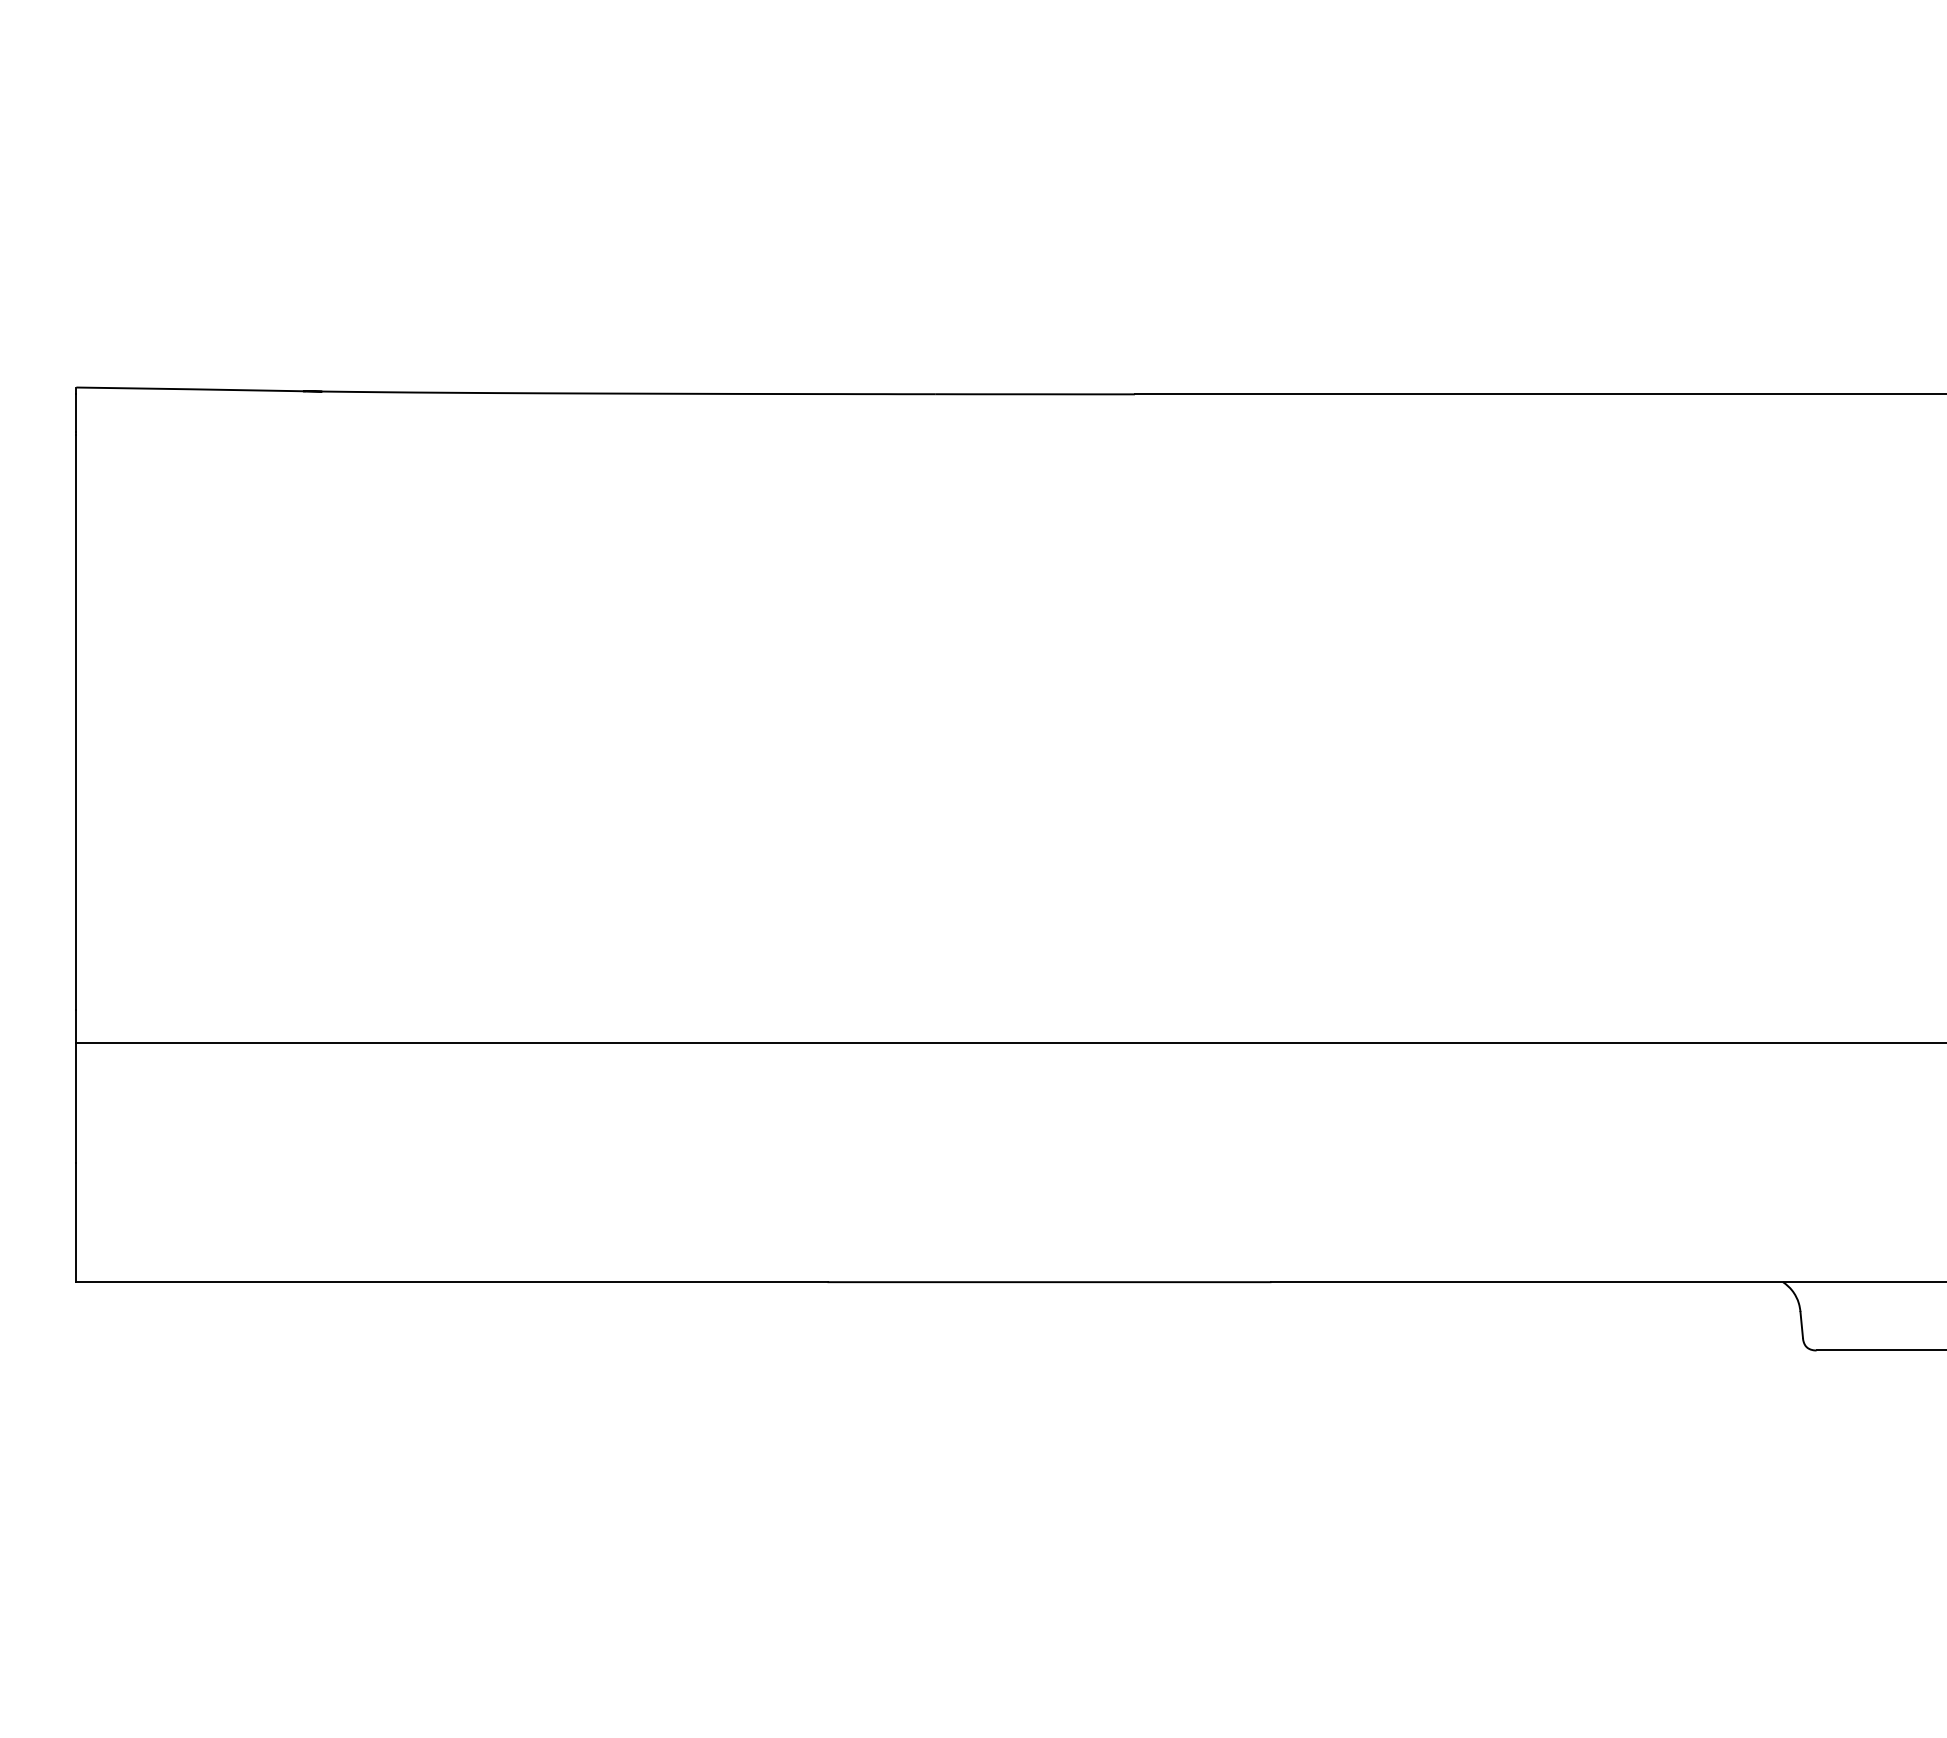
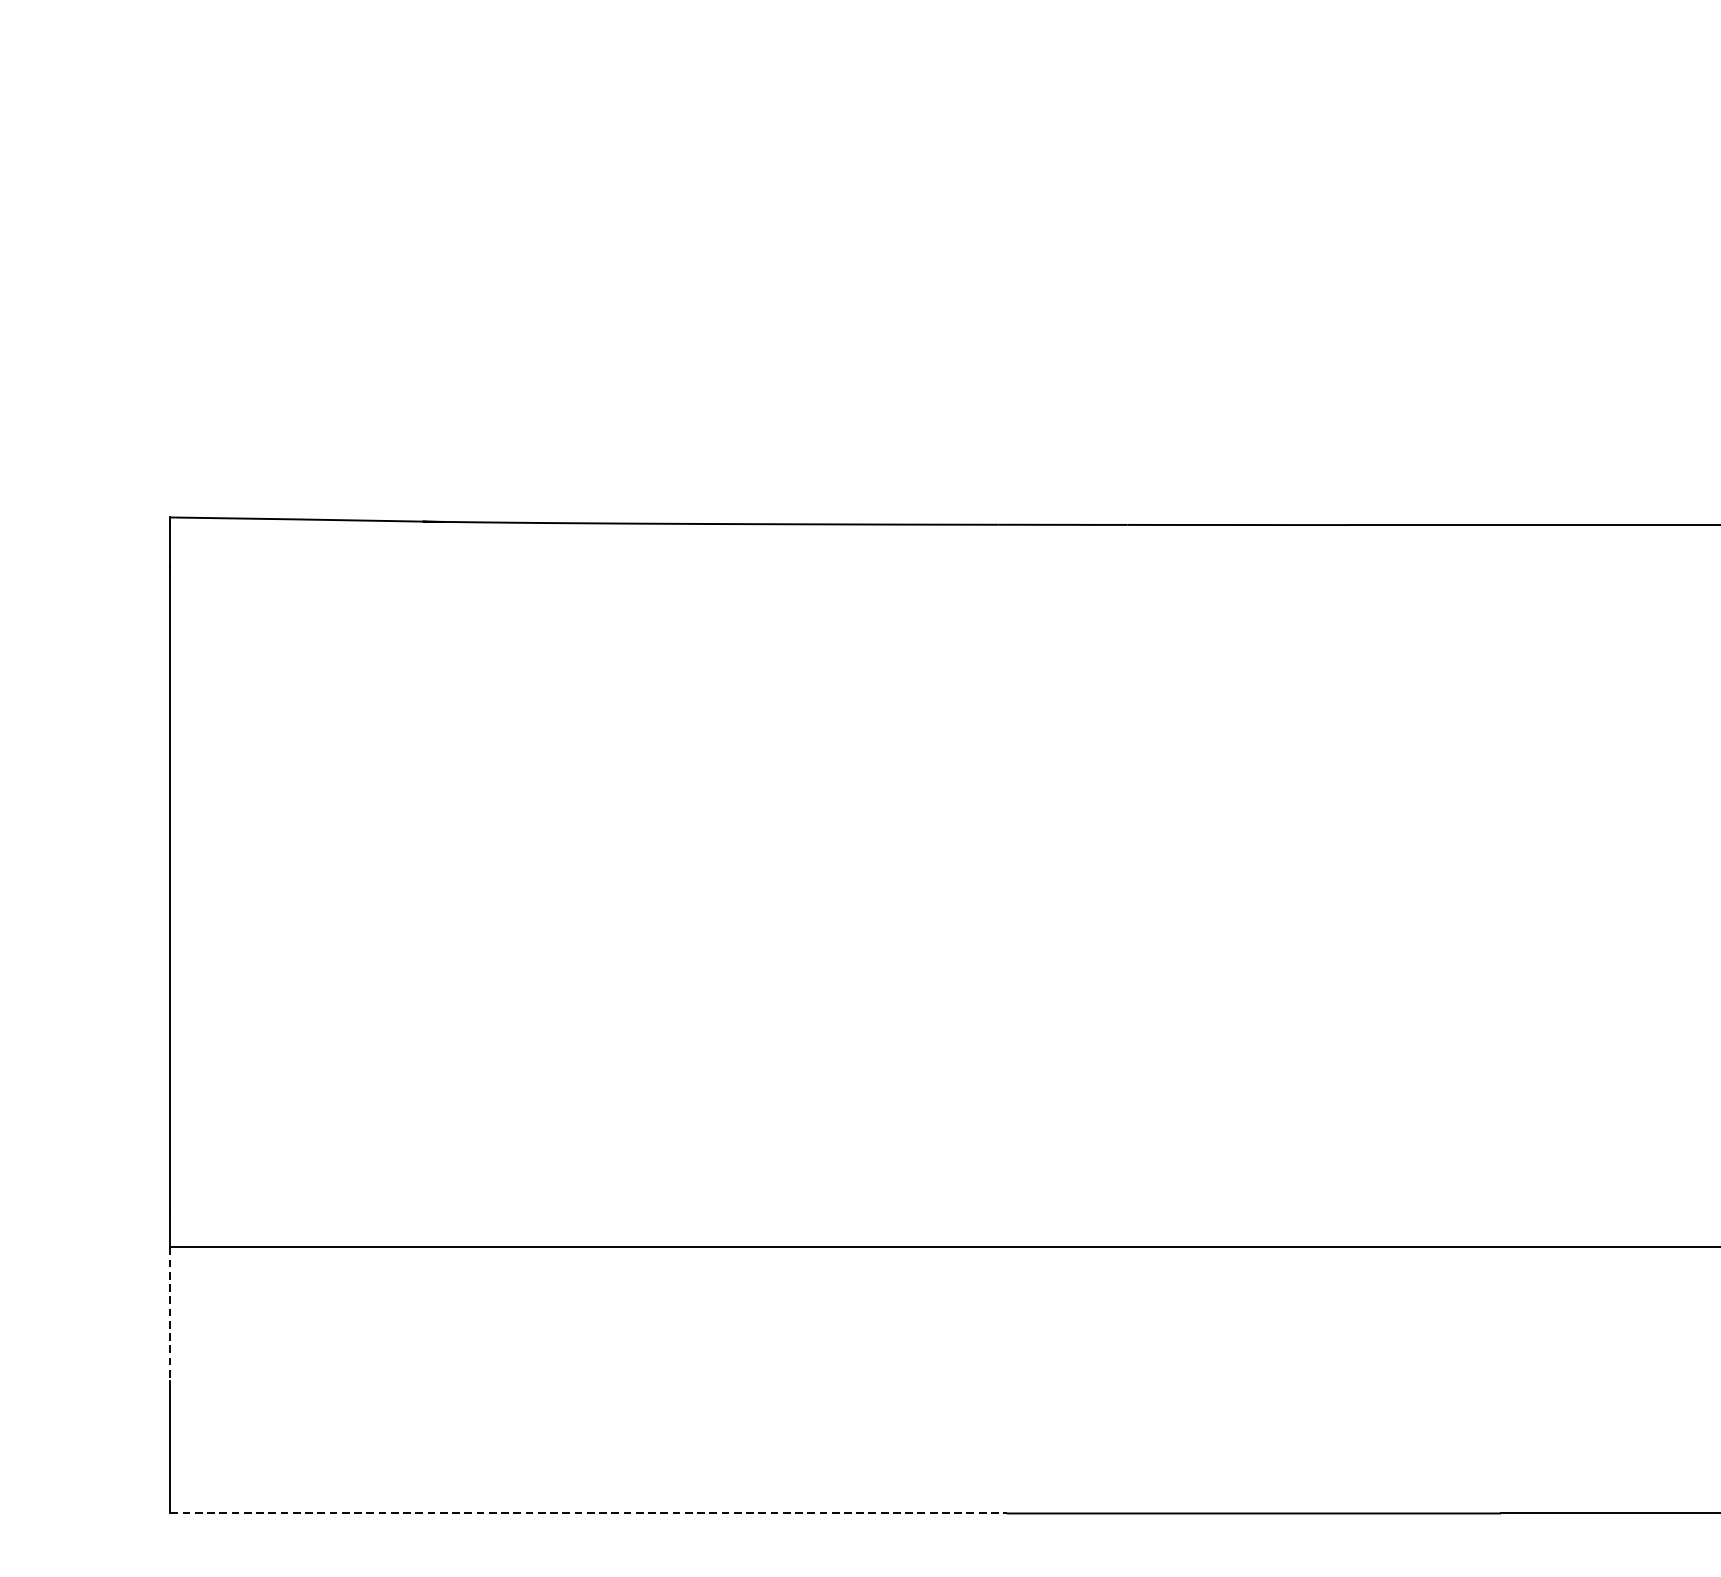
line: (76, 1103) -> (170, 1314), solid -> dashed
line: (451, 1282) -> (588, 1513), solid -> dashed

